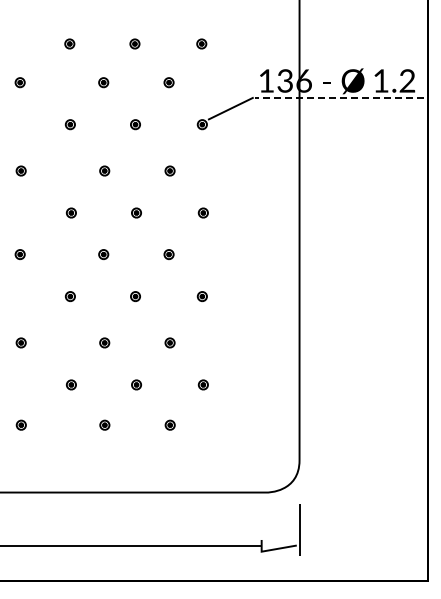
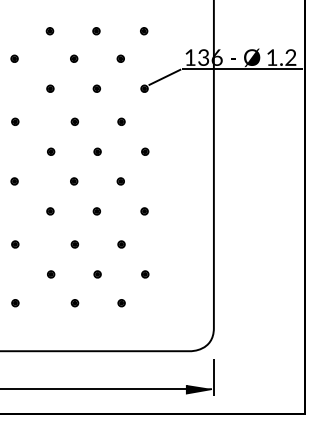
line: (339, 97) -> (242, 69), dashed -> solid
fill: (278, 545) -> (198, 388), added

